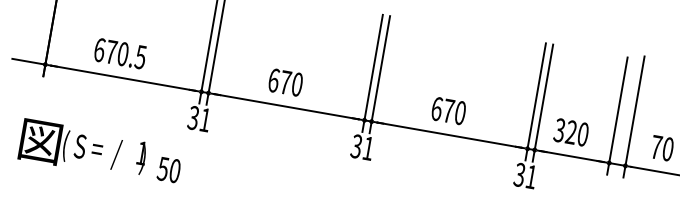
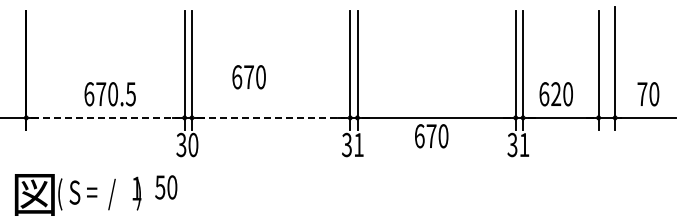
text: (119, 53) -> (109, 94), moved
line: (124, 78) -> (106, 117), solid -> dashed
text: (285, 82) -> (248, 77), moved
line: (286, 106) -> (271, 117), solid -> dashed
text: (448, 111) -> (431, 136), moved
text: (205, 119) -> (193, 144), 31 -> 30
text: (559, 130) -> (544, 94), 320 -> 620
text: (169, 170) -> (166, 187), moved

